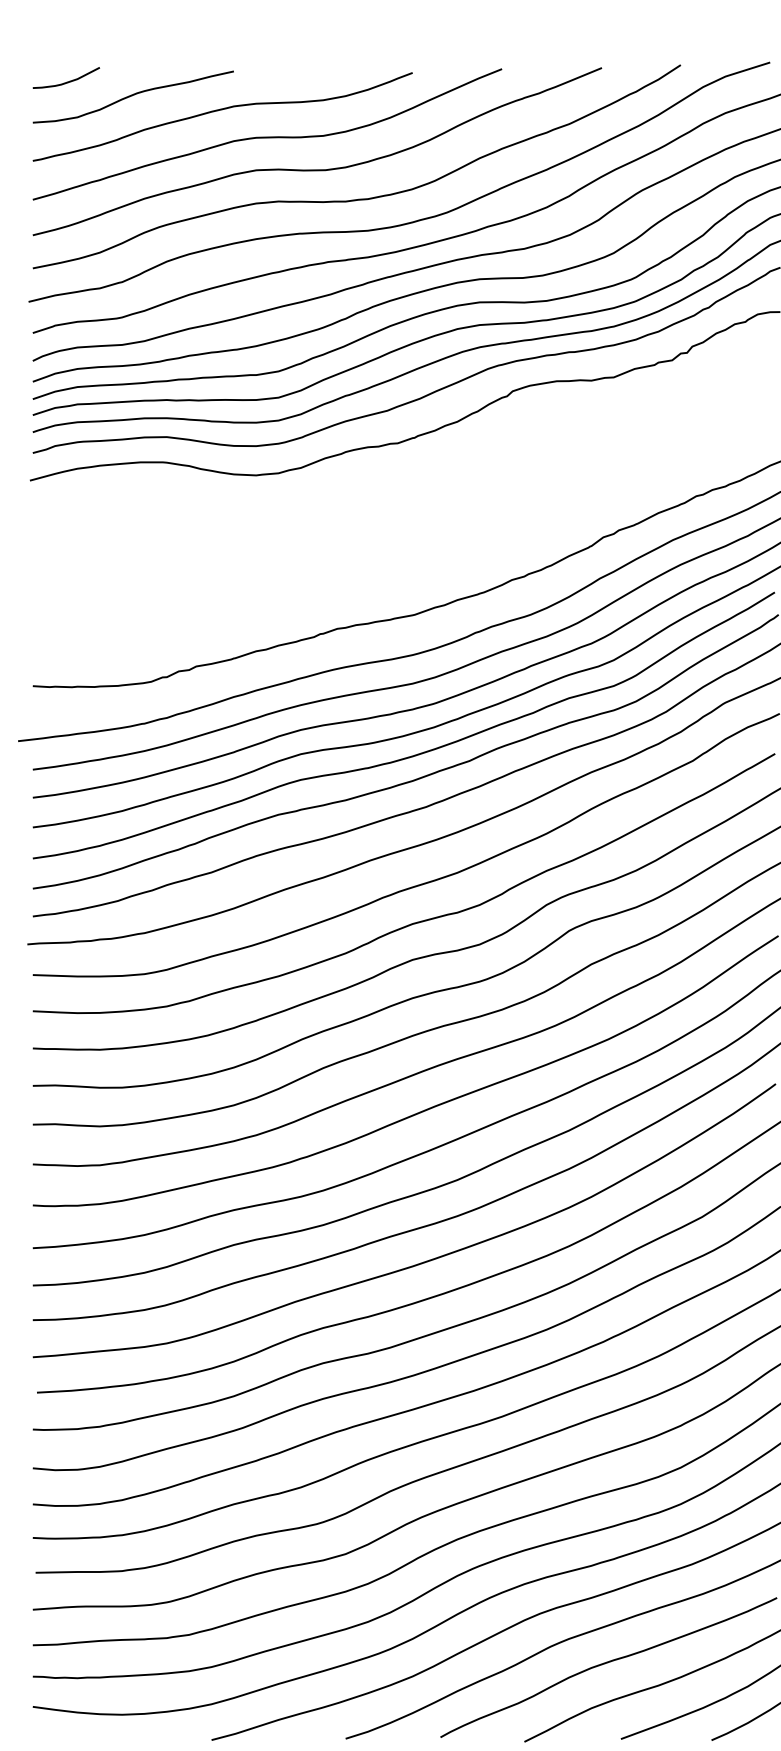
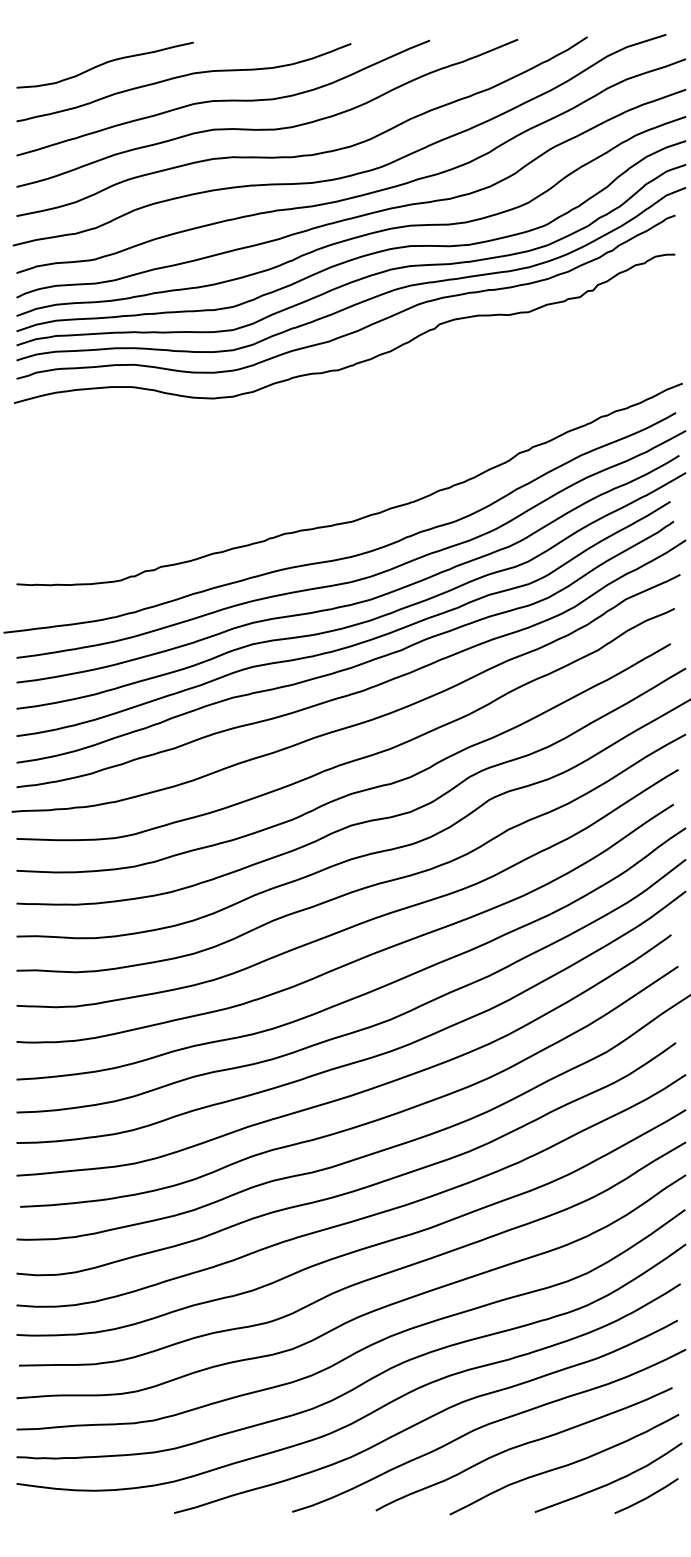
curve: (65, 81) -> (45, 51), removed

